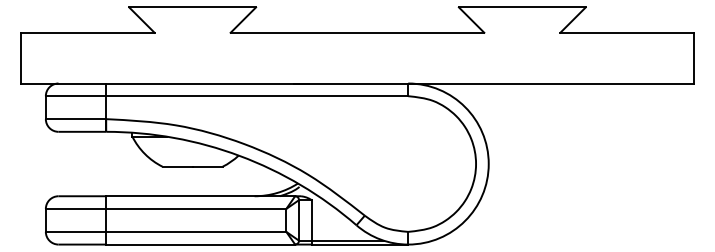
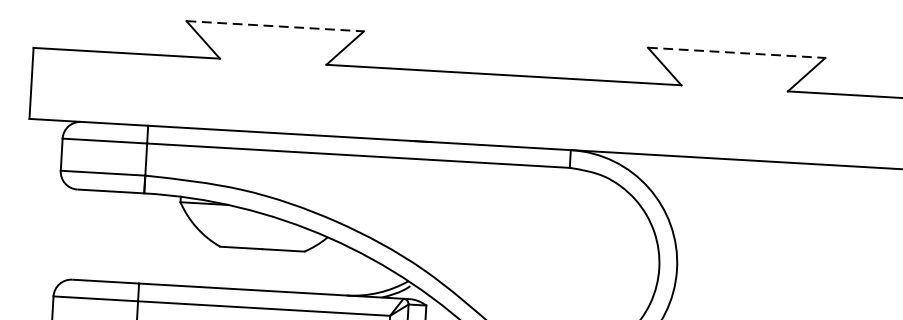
line: (193, 7) -> (276, 26), solid -> dashed
line: (522, 7) -> (736, 52), solid -> dashed

